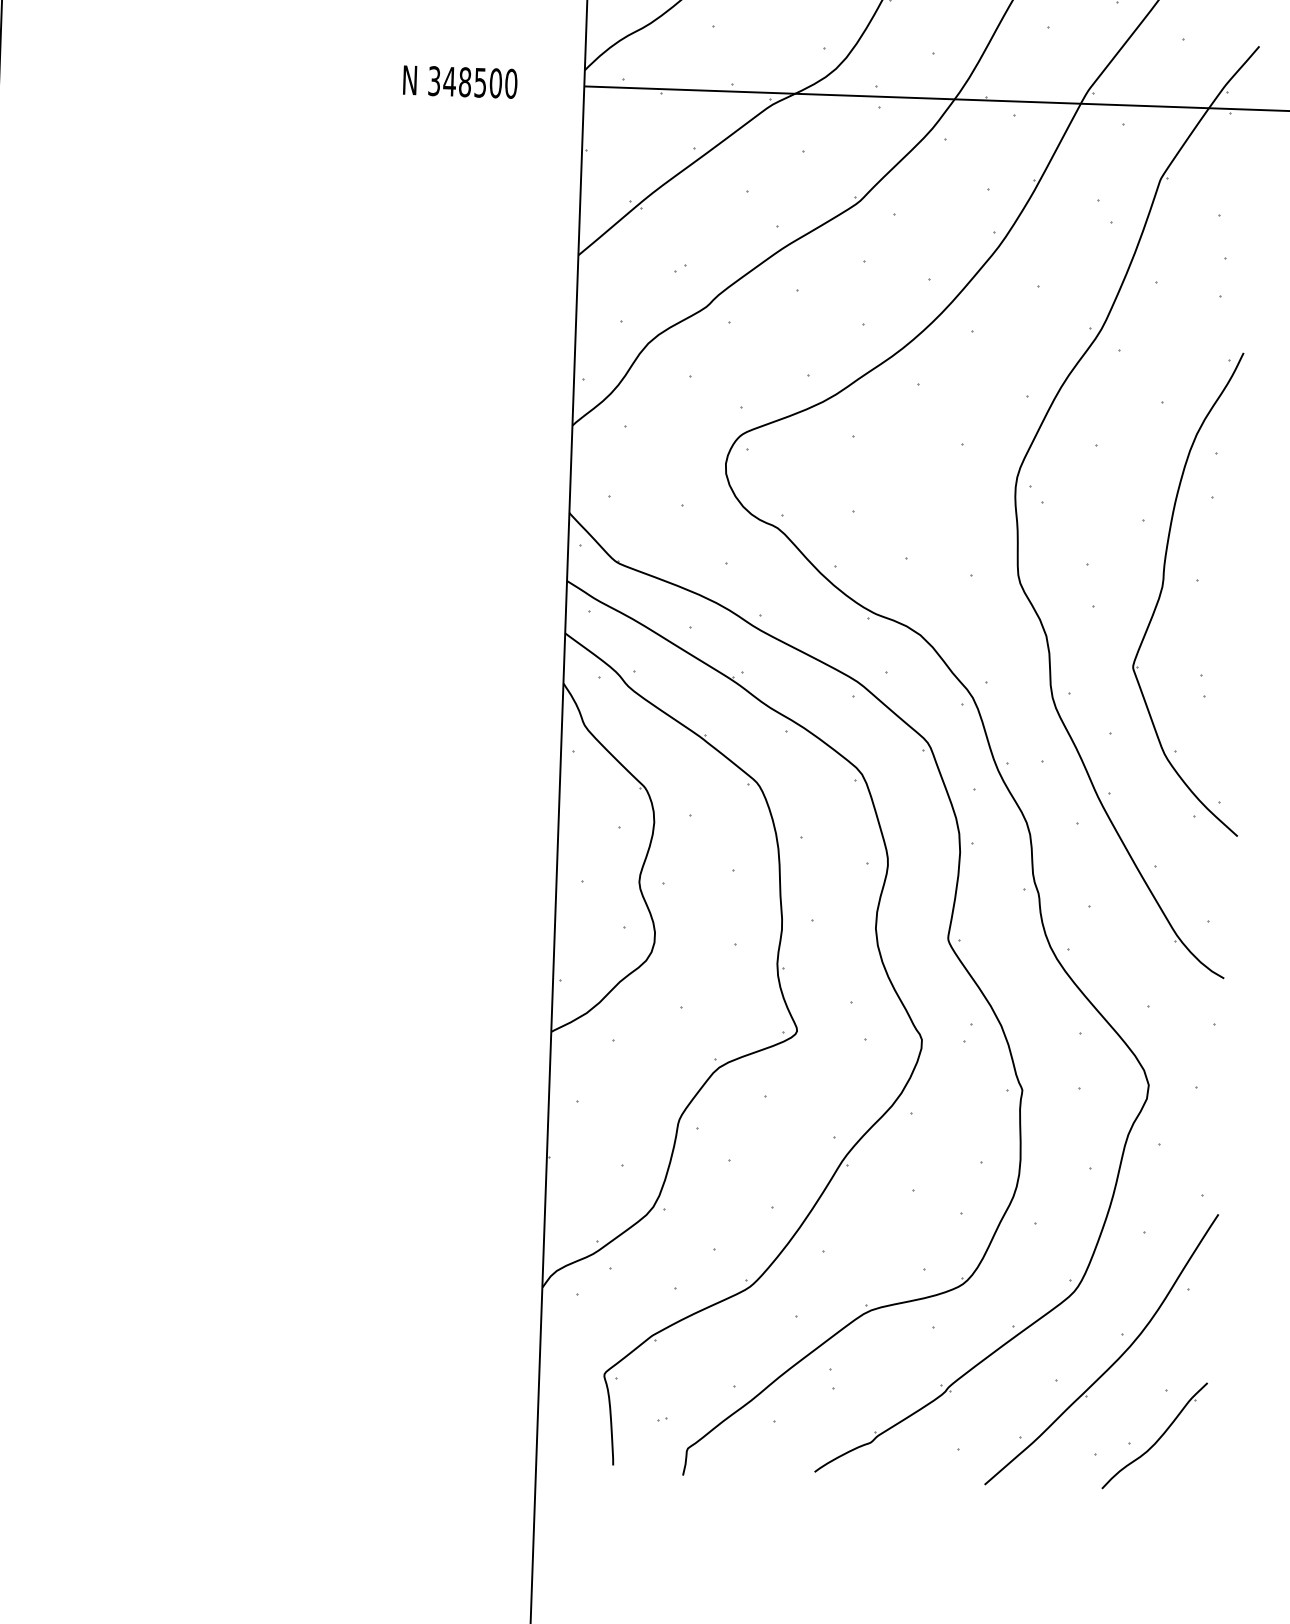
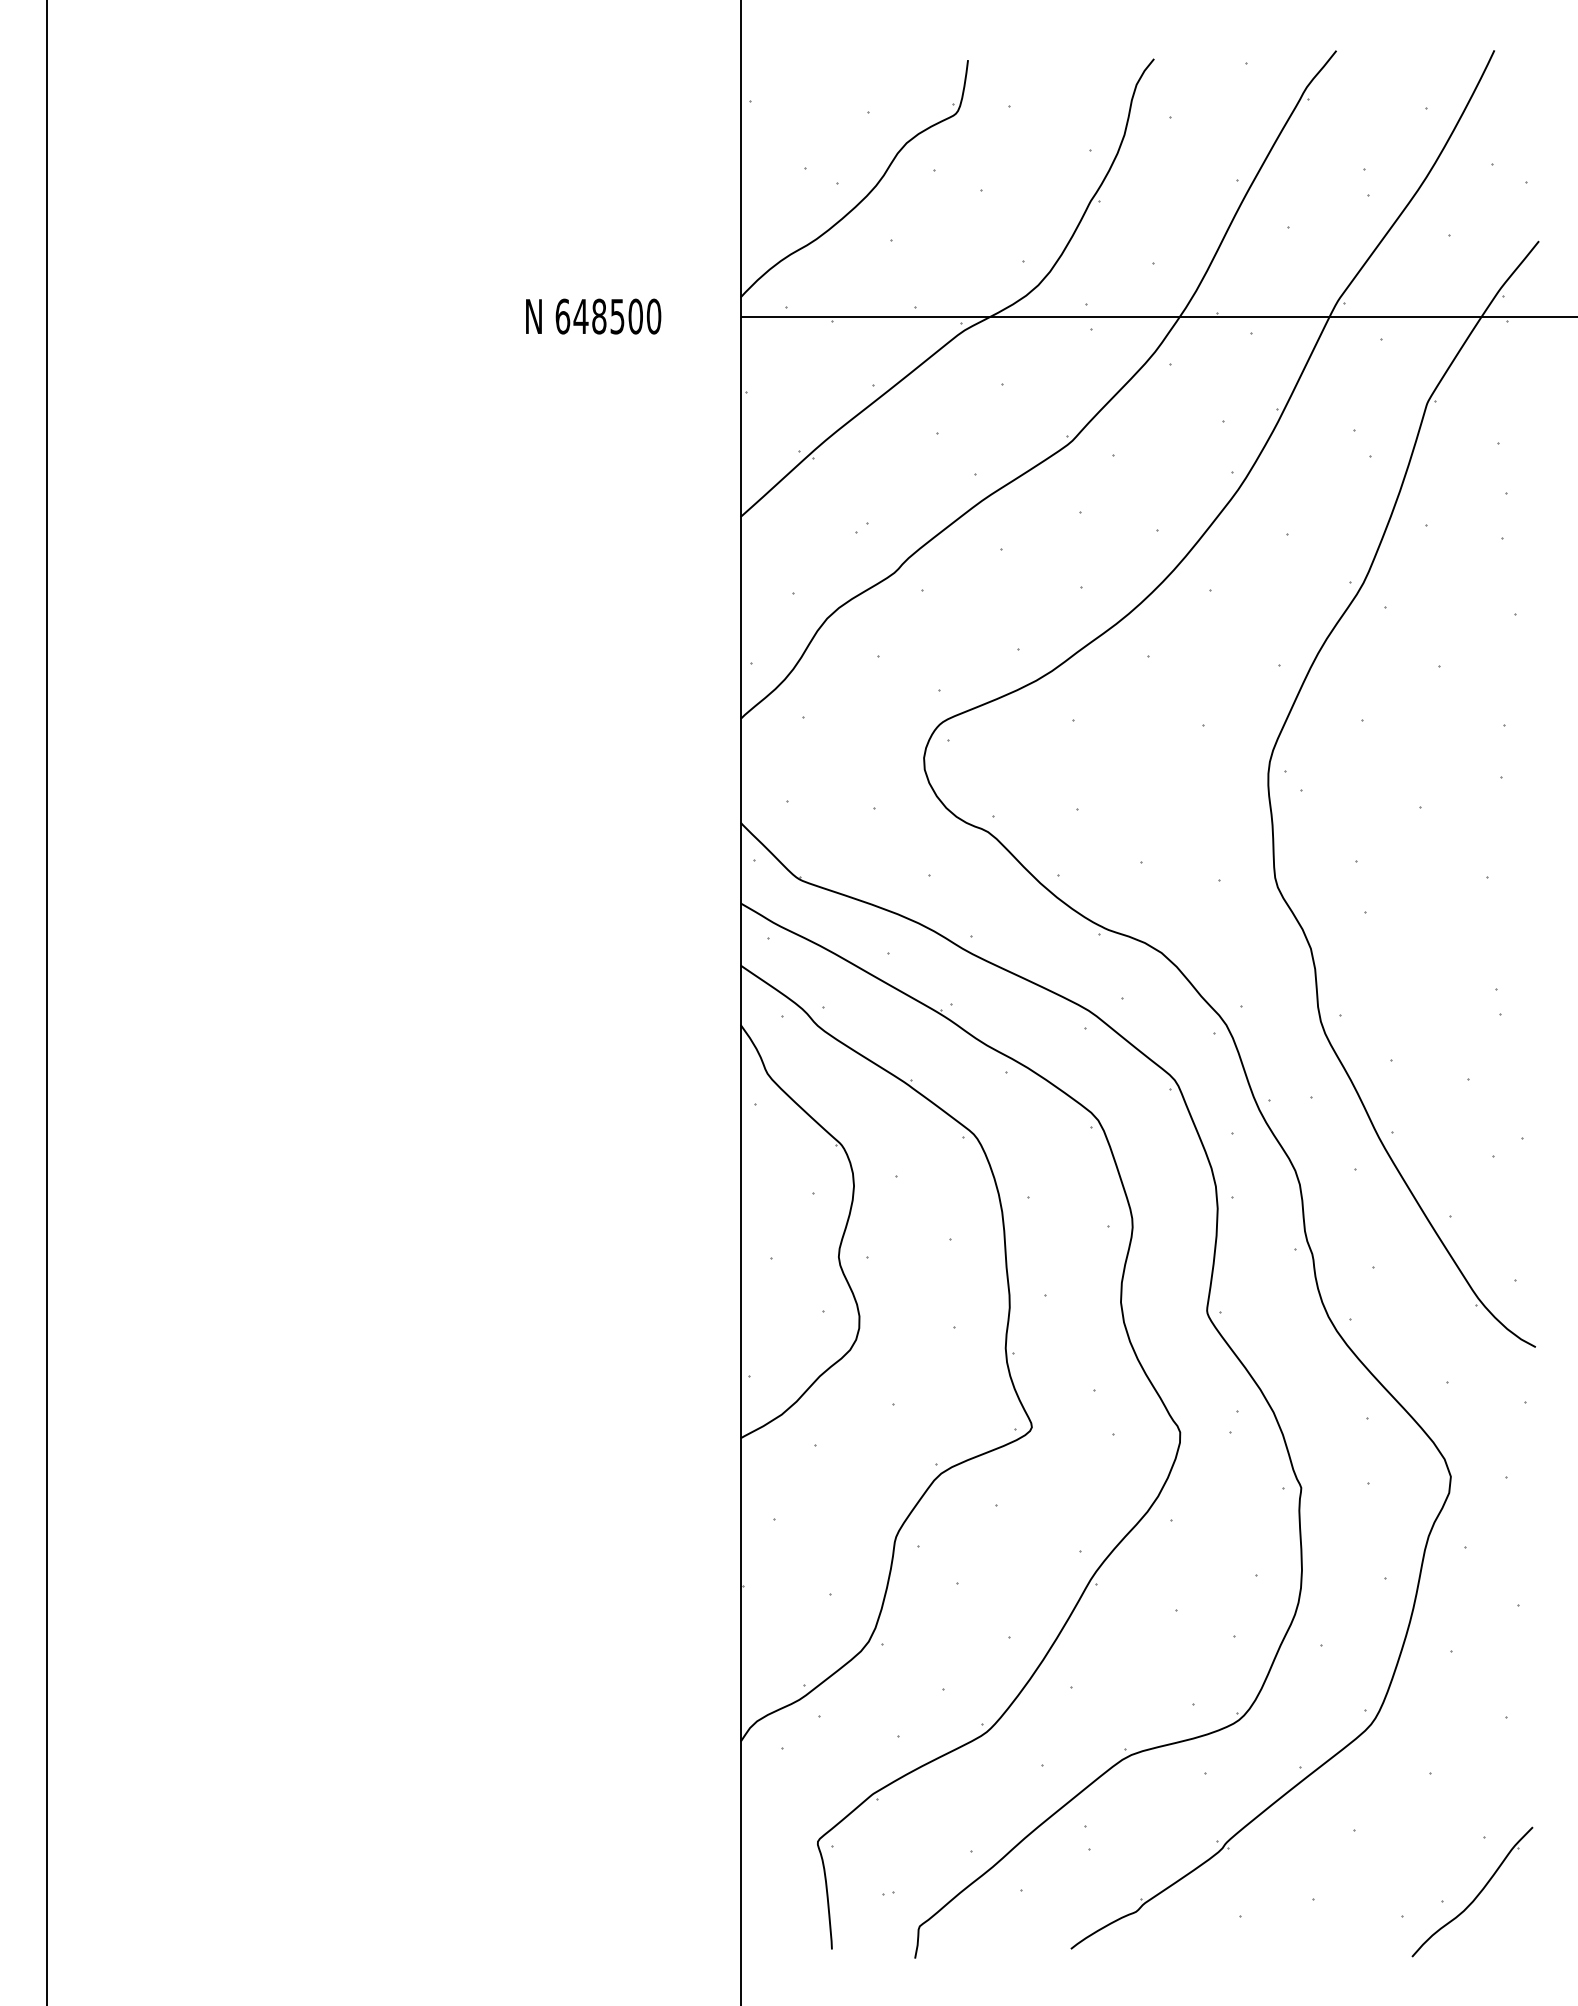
text: (434, 81) -> (562, 316), 348500 -> 648500
part: (1163, 587) -> (1447, 886), removed
part: (1114, 1362) -> (1421, 1806), removed

